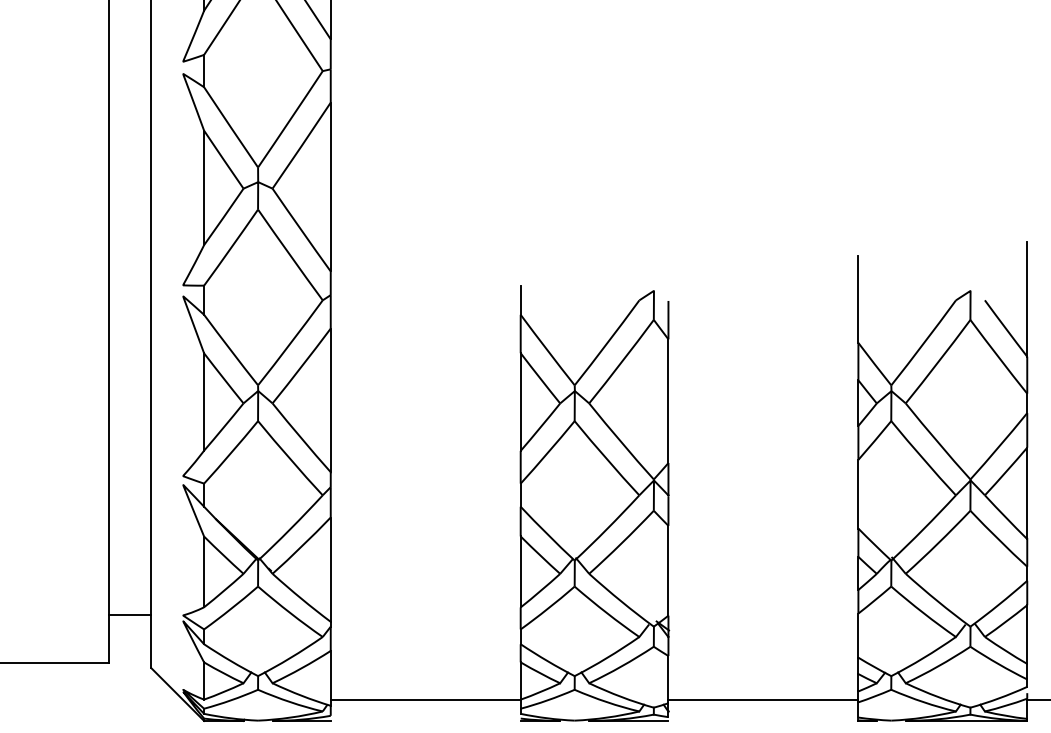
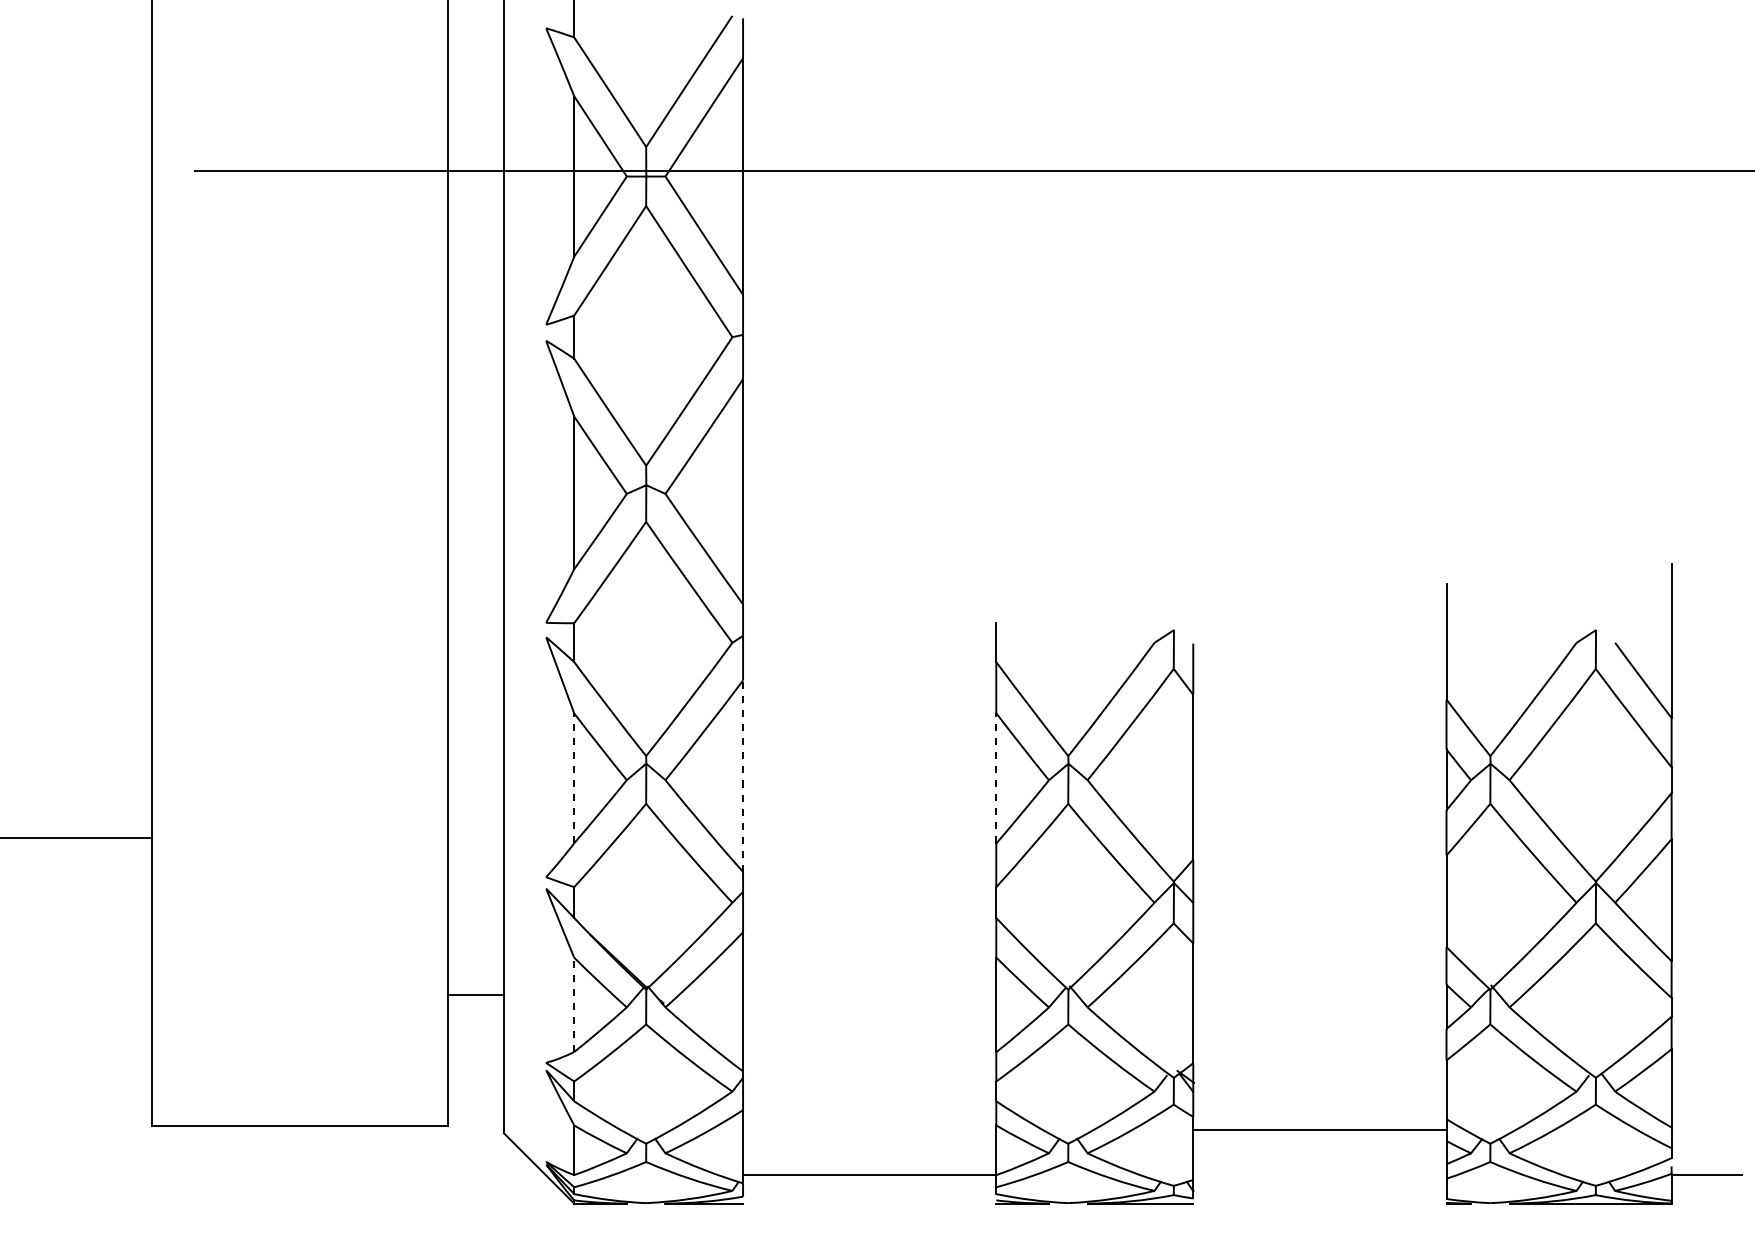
line: (331, 400) -> (743, 776), solid -> dashed
line: (520, 401) -> (996, 777), solid -> dashed
line: (204, 402) -> (574, 778), solid -> dashed
line: (204, 571) -> (574, 1004), solid -> dashed
line: (130, 615) -> (475, 994), moved
line: (763, 699) -> (1319, 1130), moved

